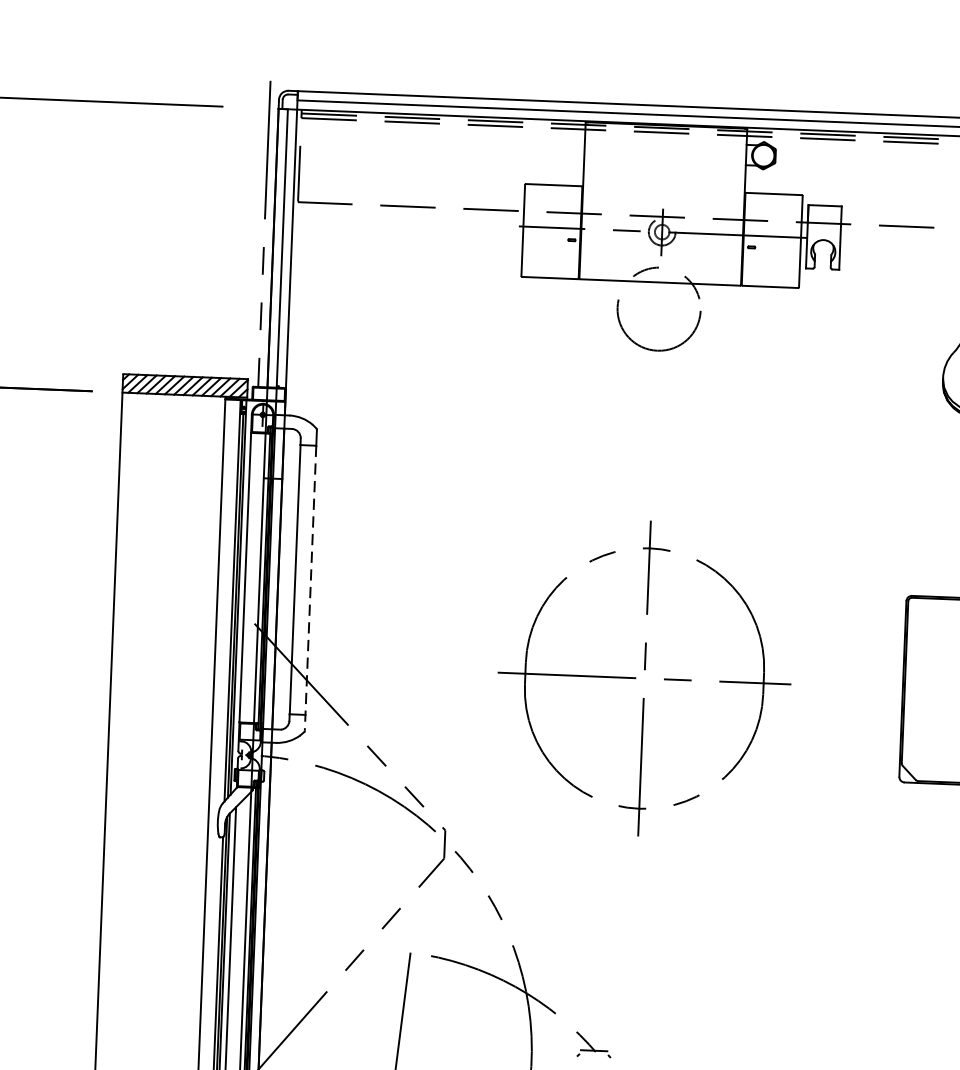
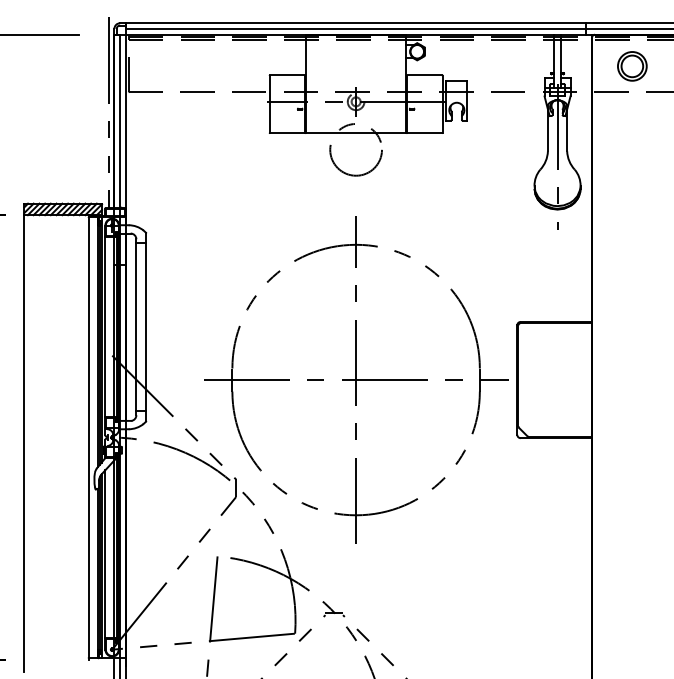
line: (310, 588) -> (146, 332), dashed -> solid
part: (644, 677) -> (356, 379), size x1.67

